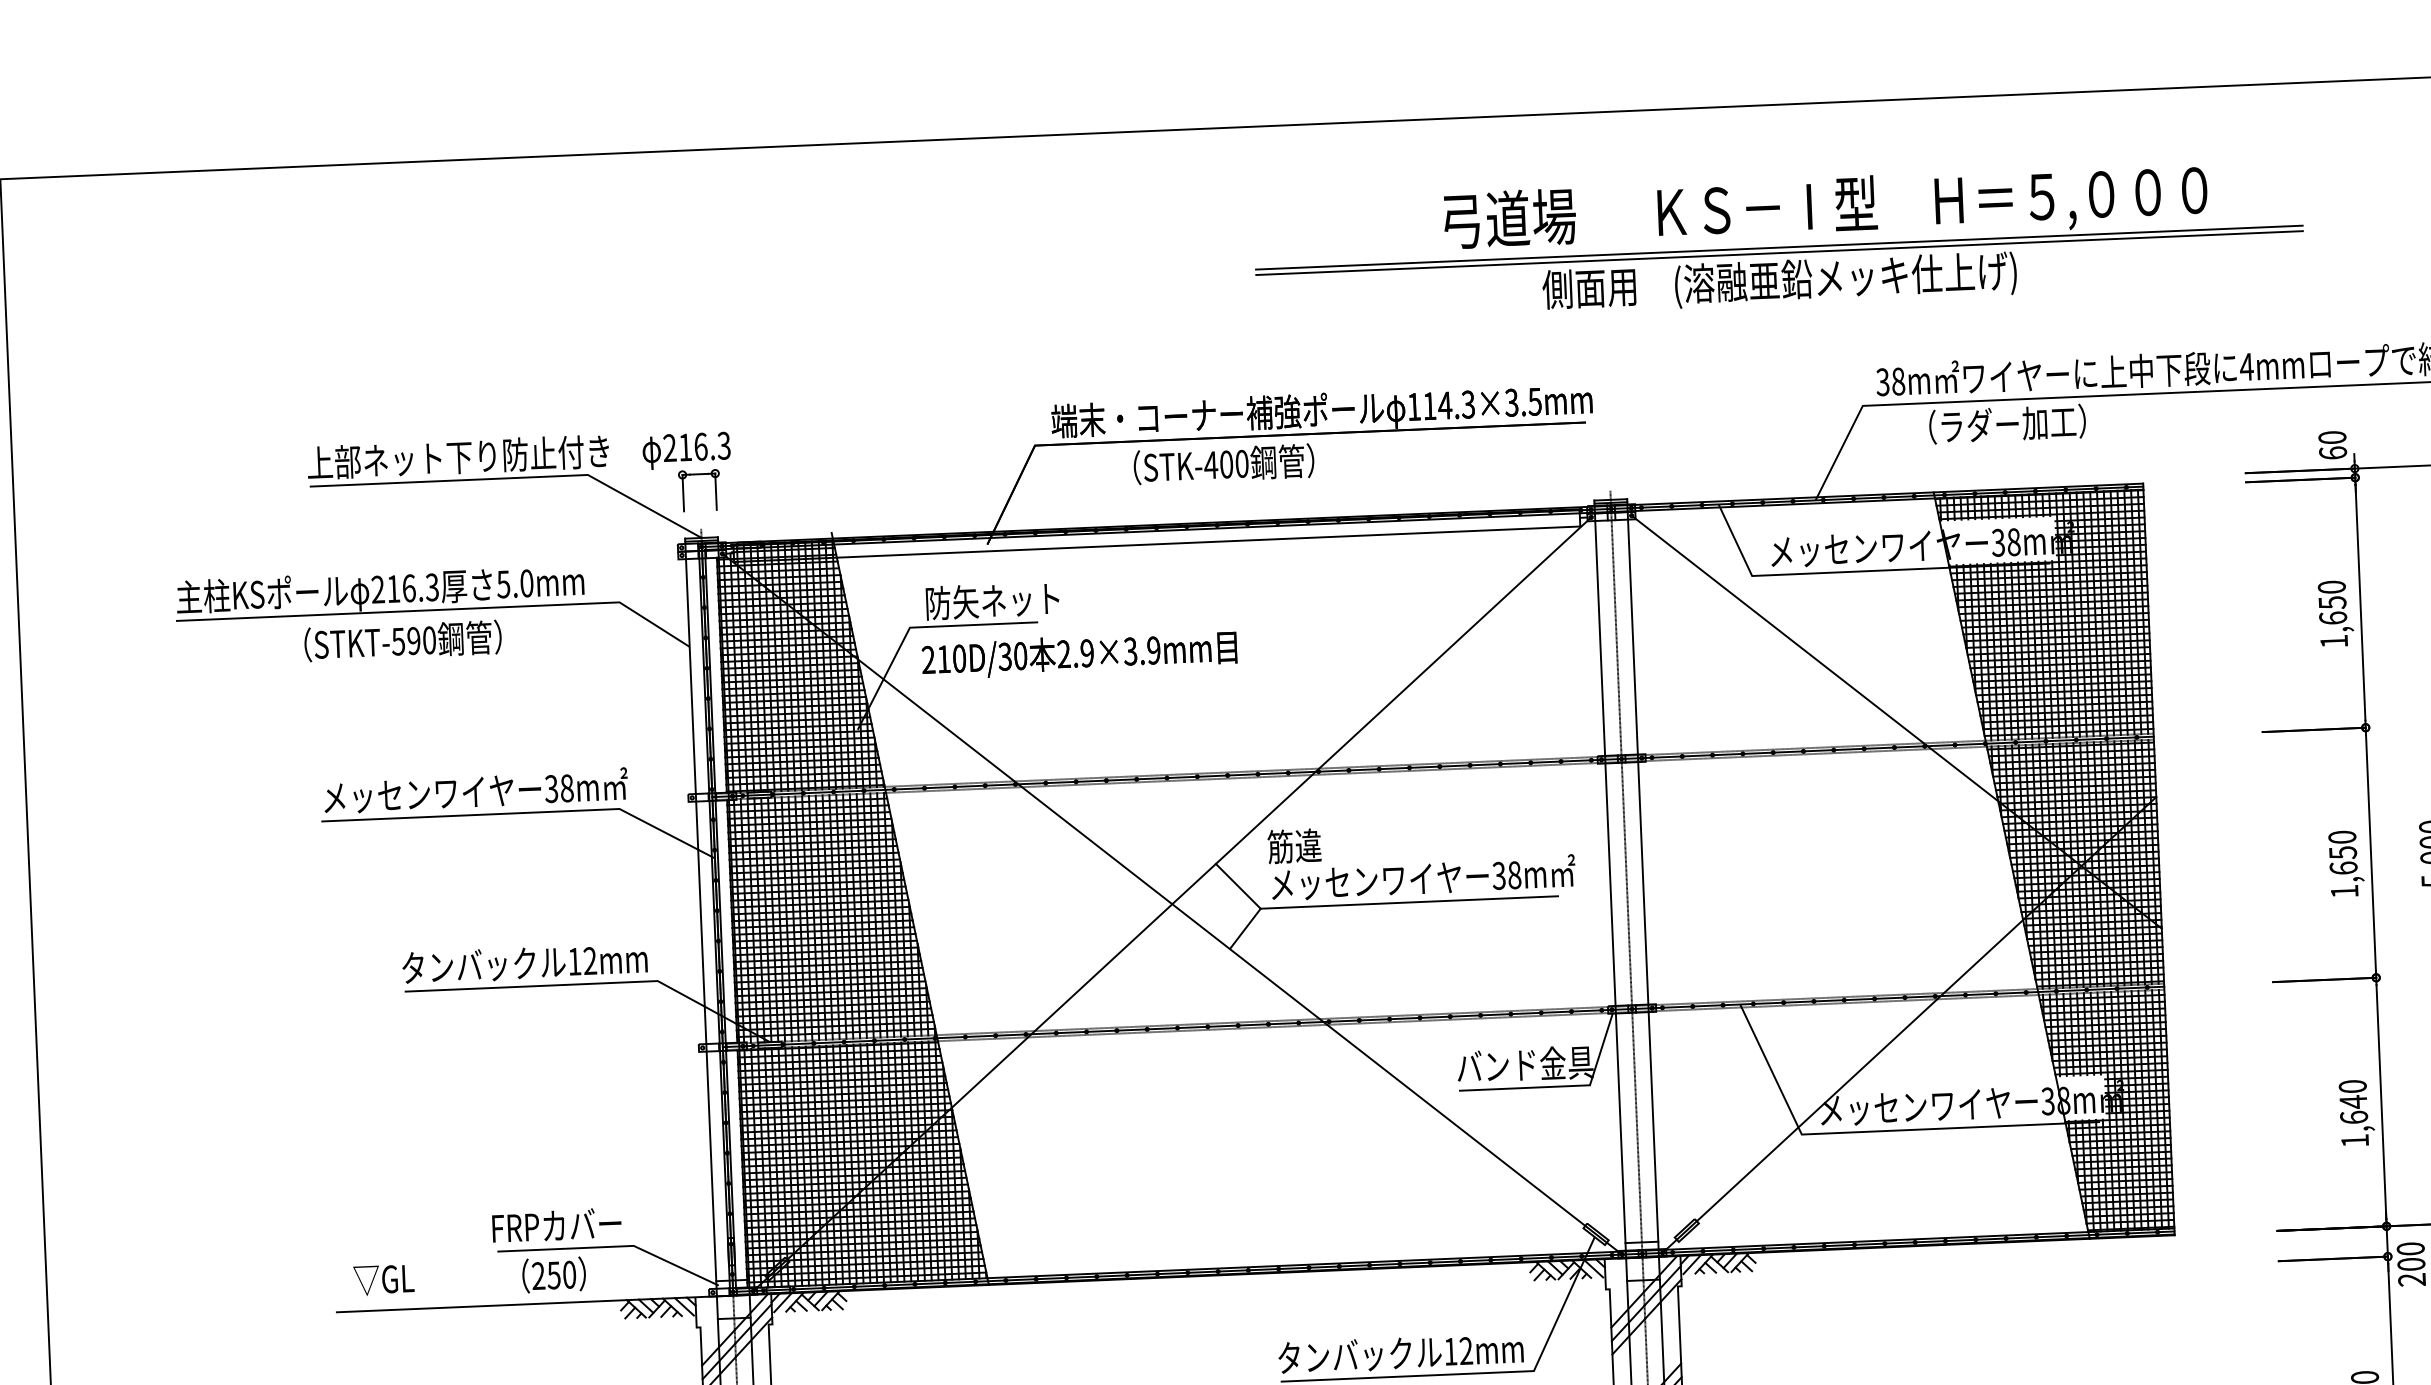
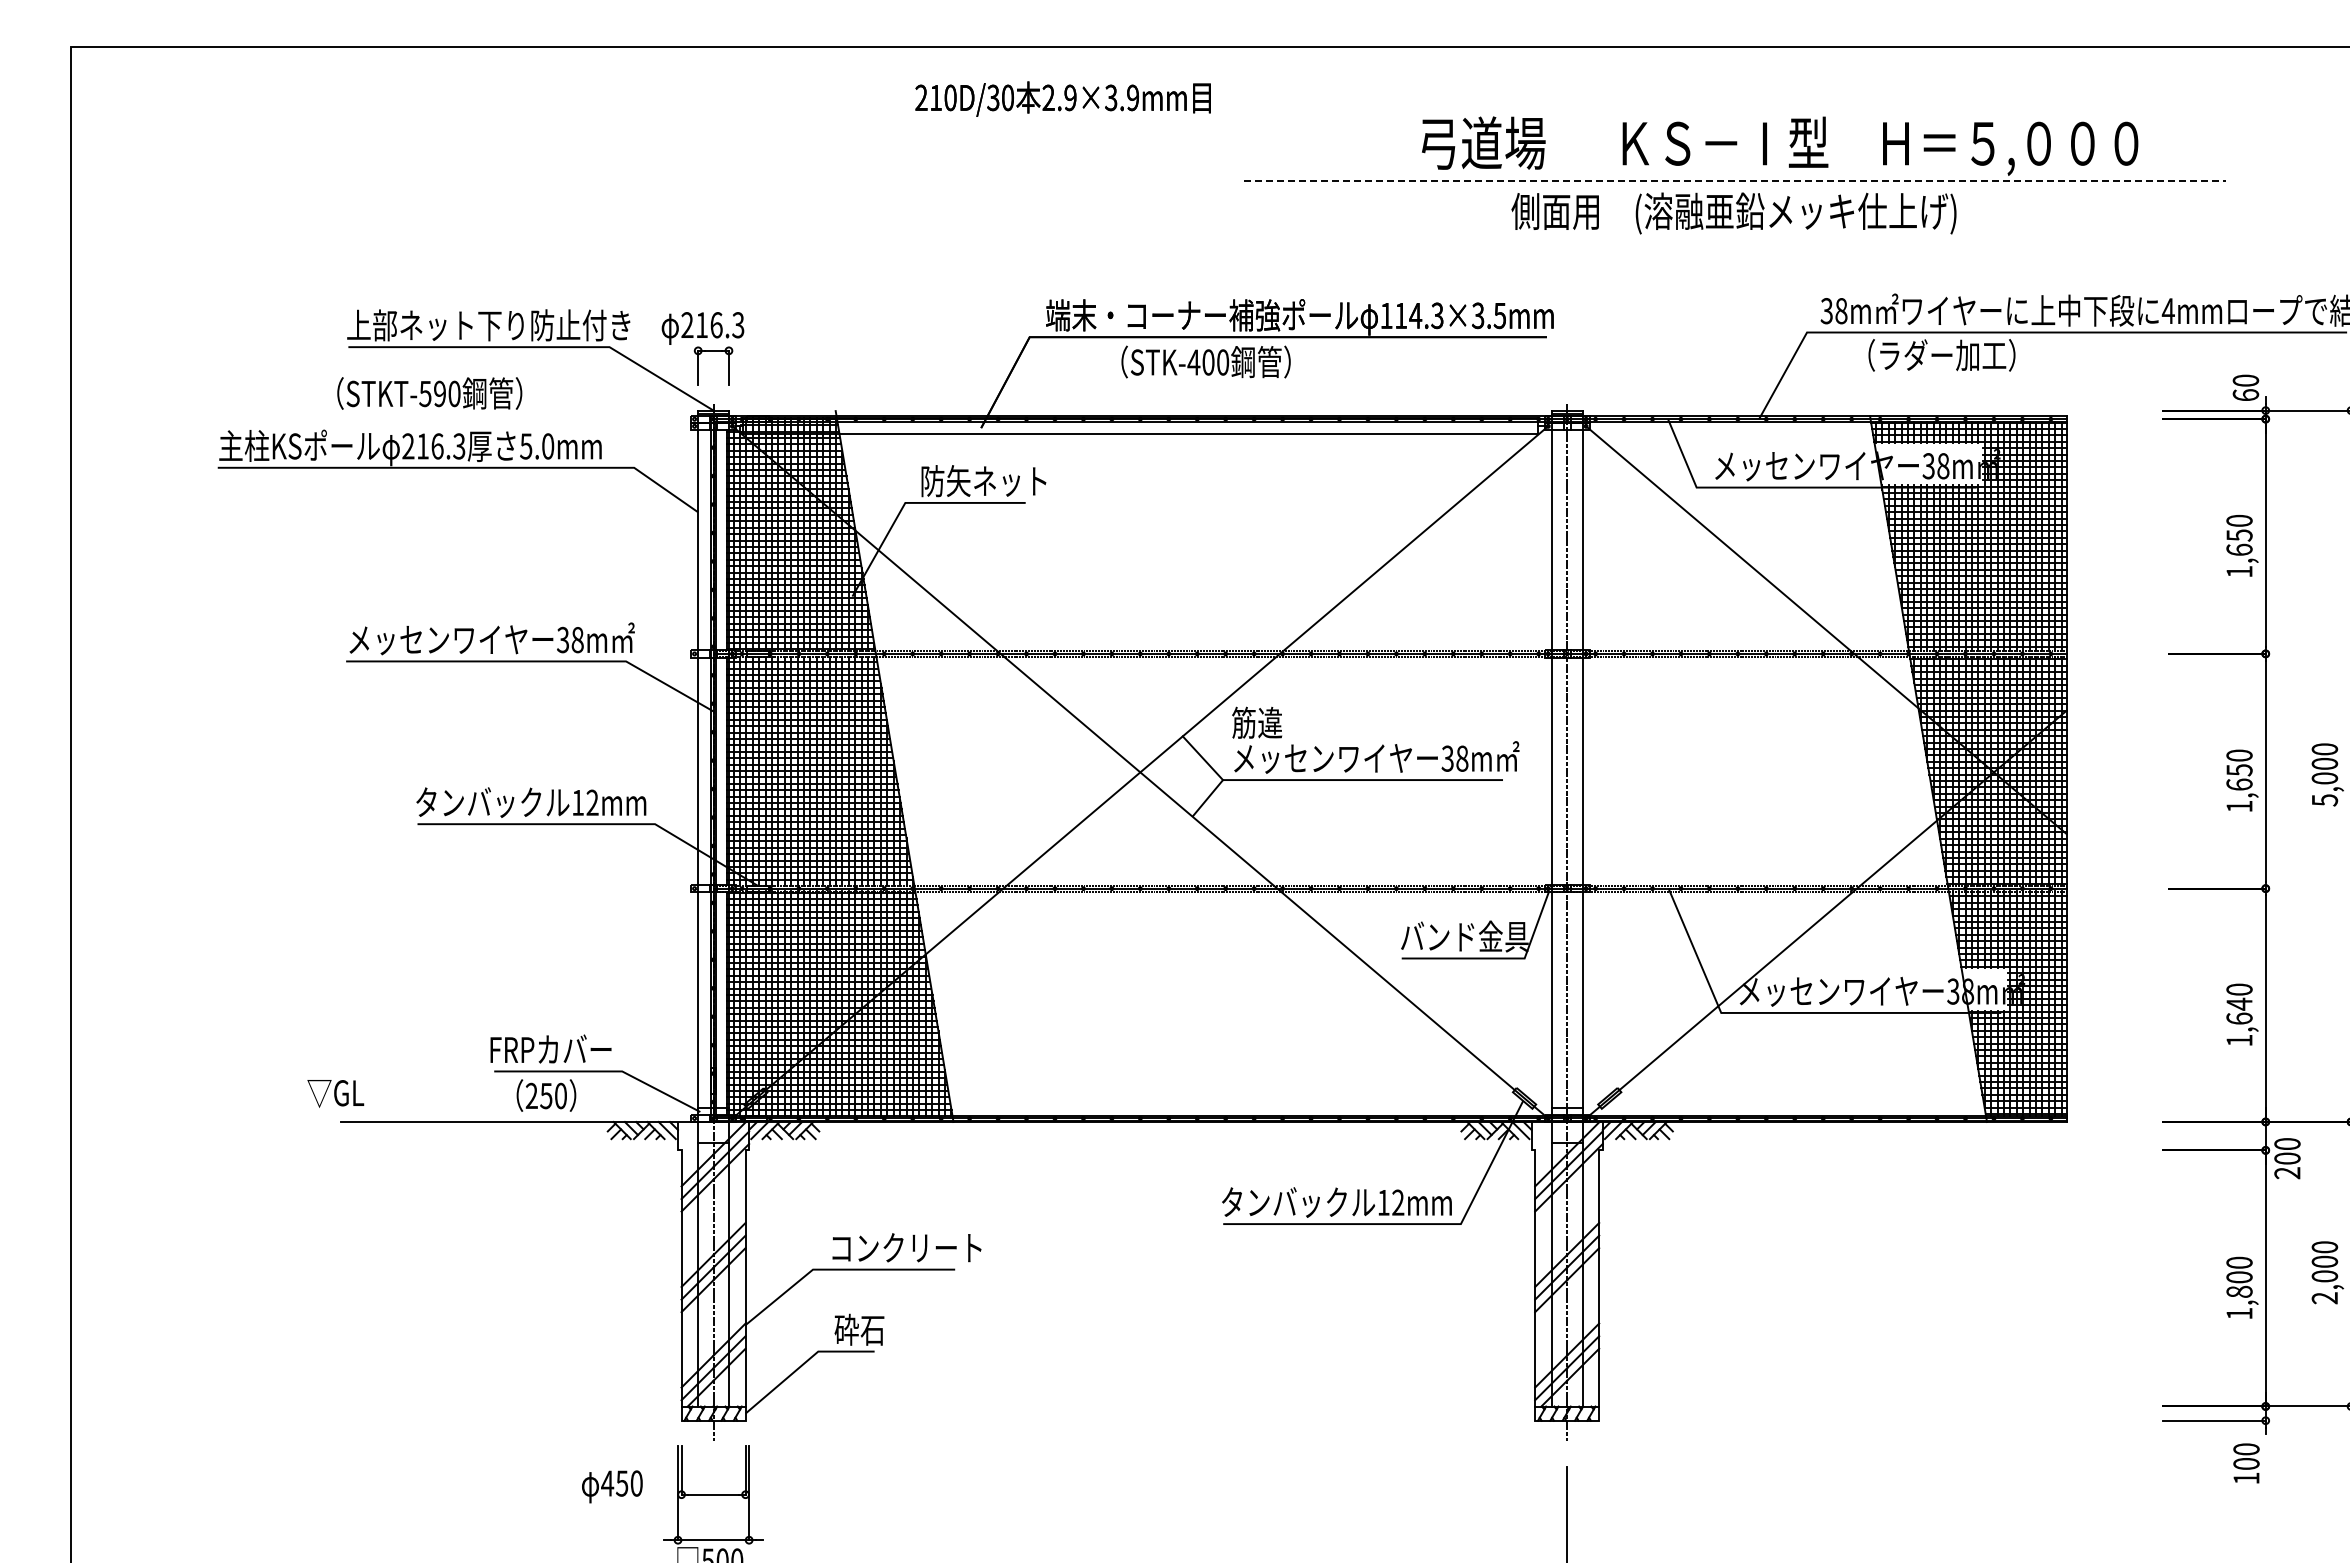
line: (1779, 247) -> (1735, 180), solid -> dashed
line: (1779, 253) -> (1734, 186), removed
text: (402, 641) -> (429, 393), moved
text: (1078, 654) -> (1062, 98), moved
text: (383, 1279) -> (335, 1093), moved

